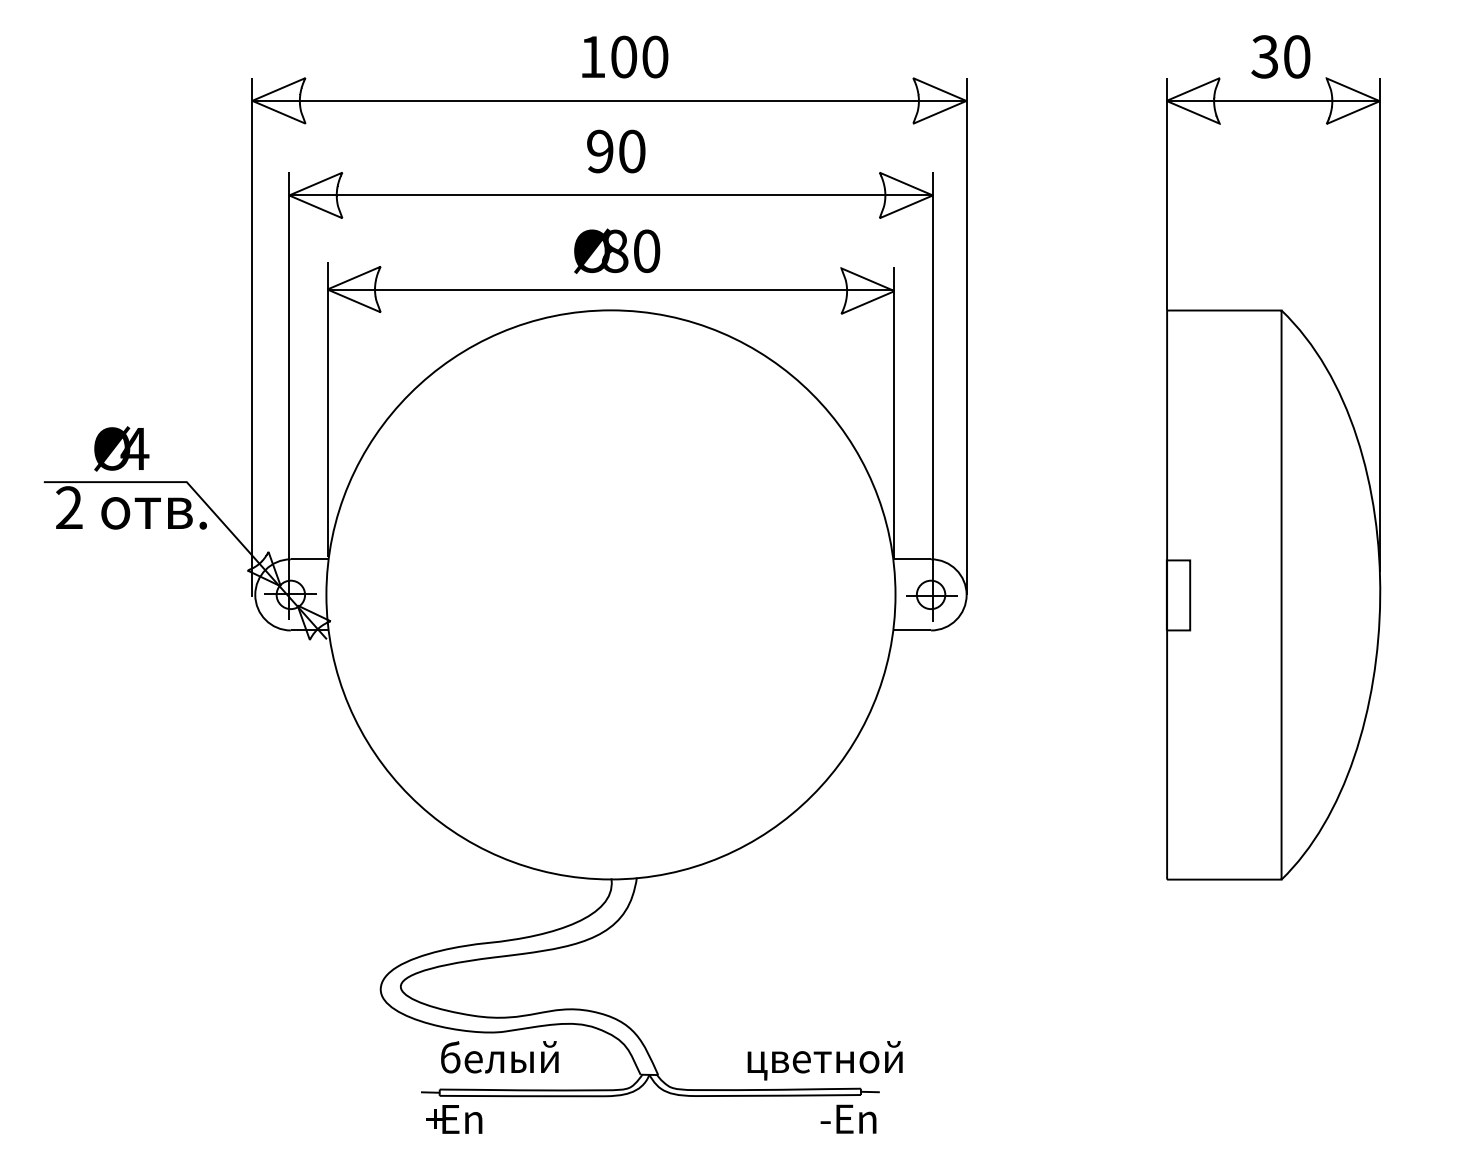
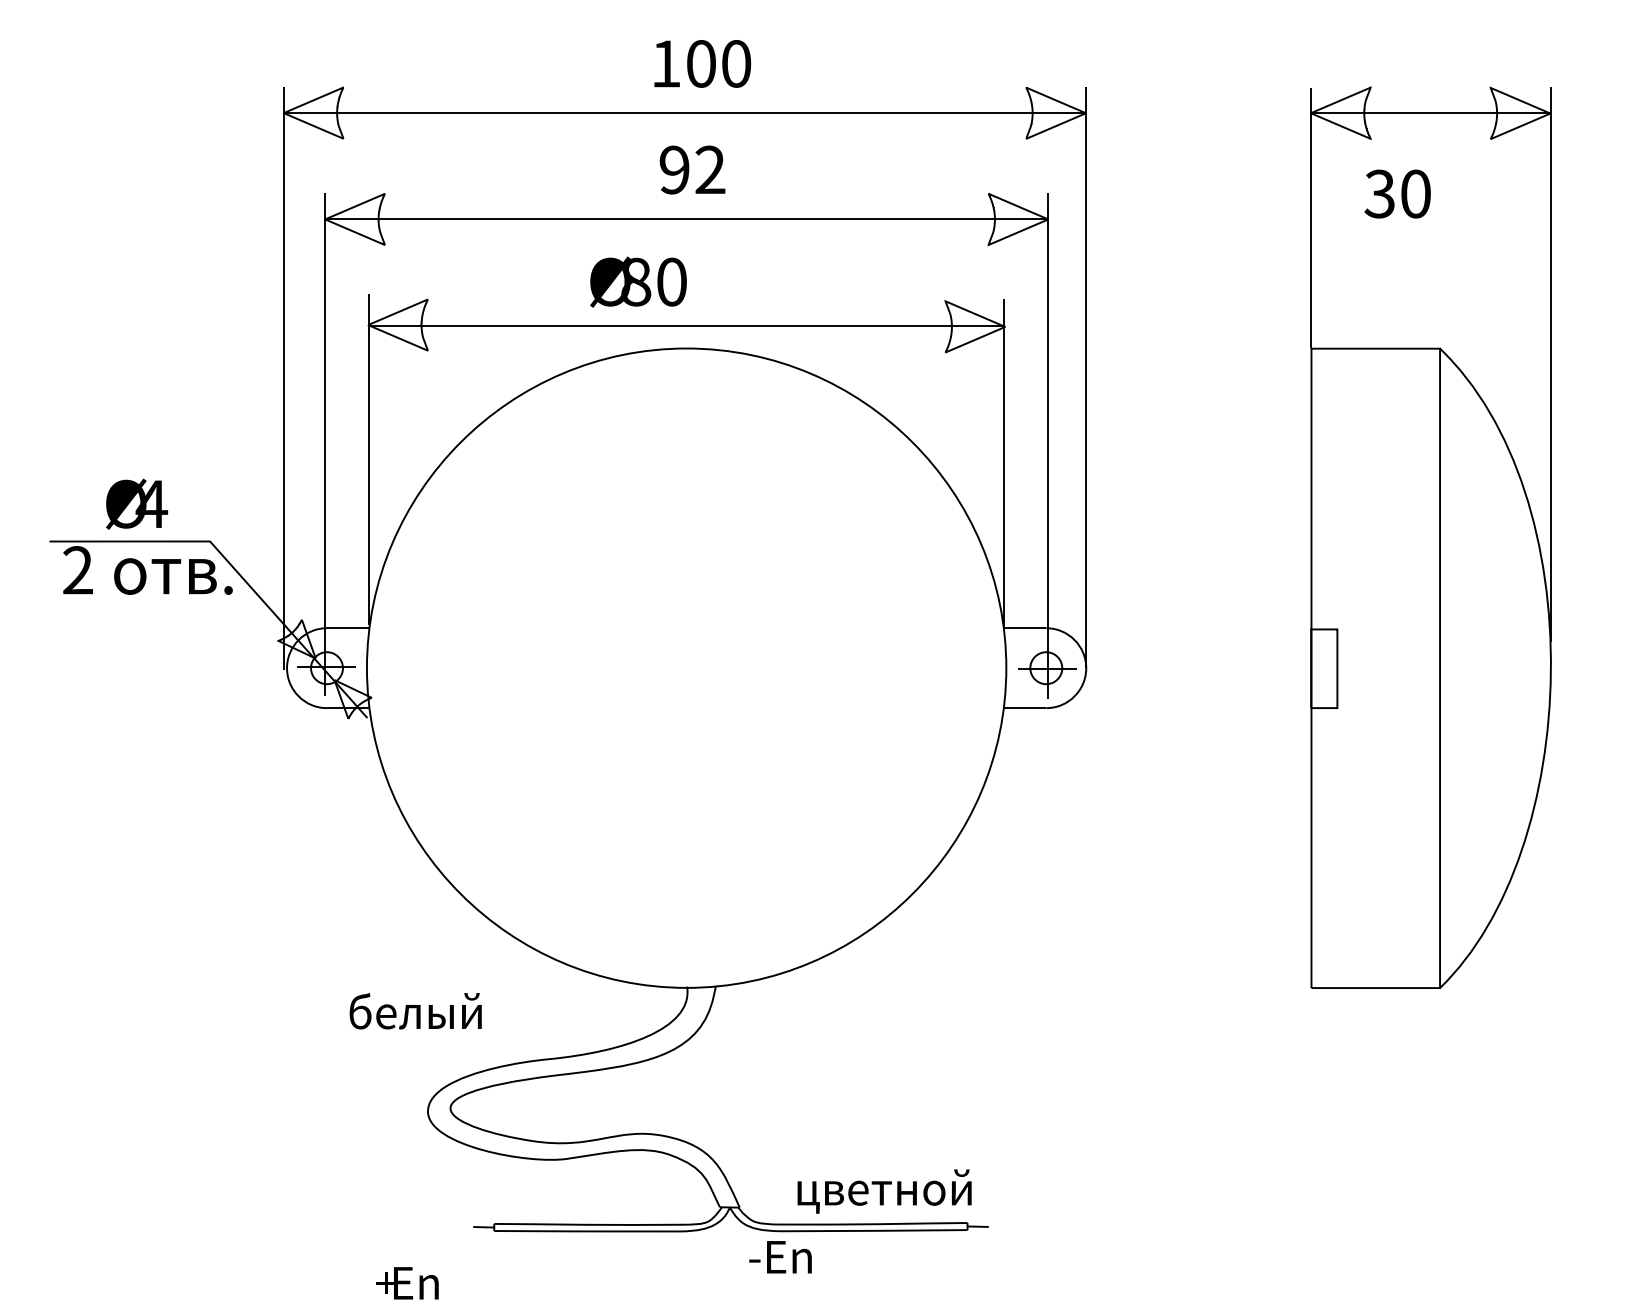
text: (1280, 56) -> (1397, 193), moved
text: (632, 151) -> (710, 170), 90 -> 92
text: (617, 250) -> (638, 281), moved
text: (499, 1057) -> (415, 1011), moved
text: (824, 1060) -> (883, 1191), moved
text: (848, 1118) -> (780, 1256), moved
text: (454, 1119) -> (407, 1283), moved

